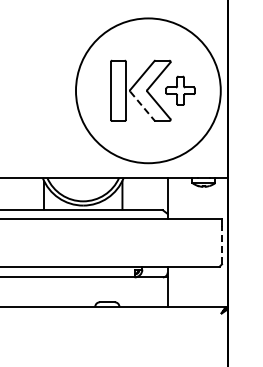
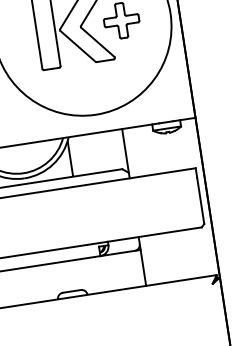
line: (142, 106) -> (78, 46), dashed -> solid
line: (222, 244) -> (201, 199), dashed -> solid

